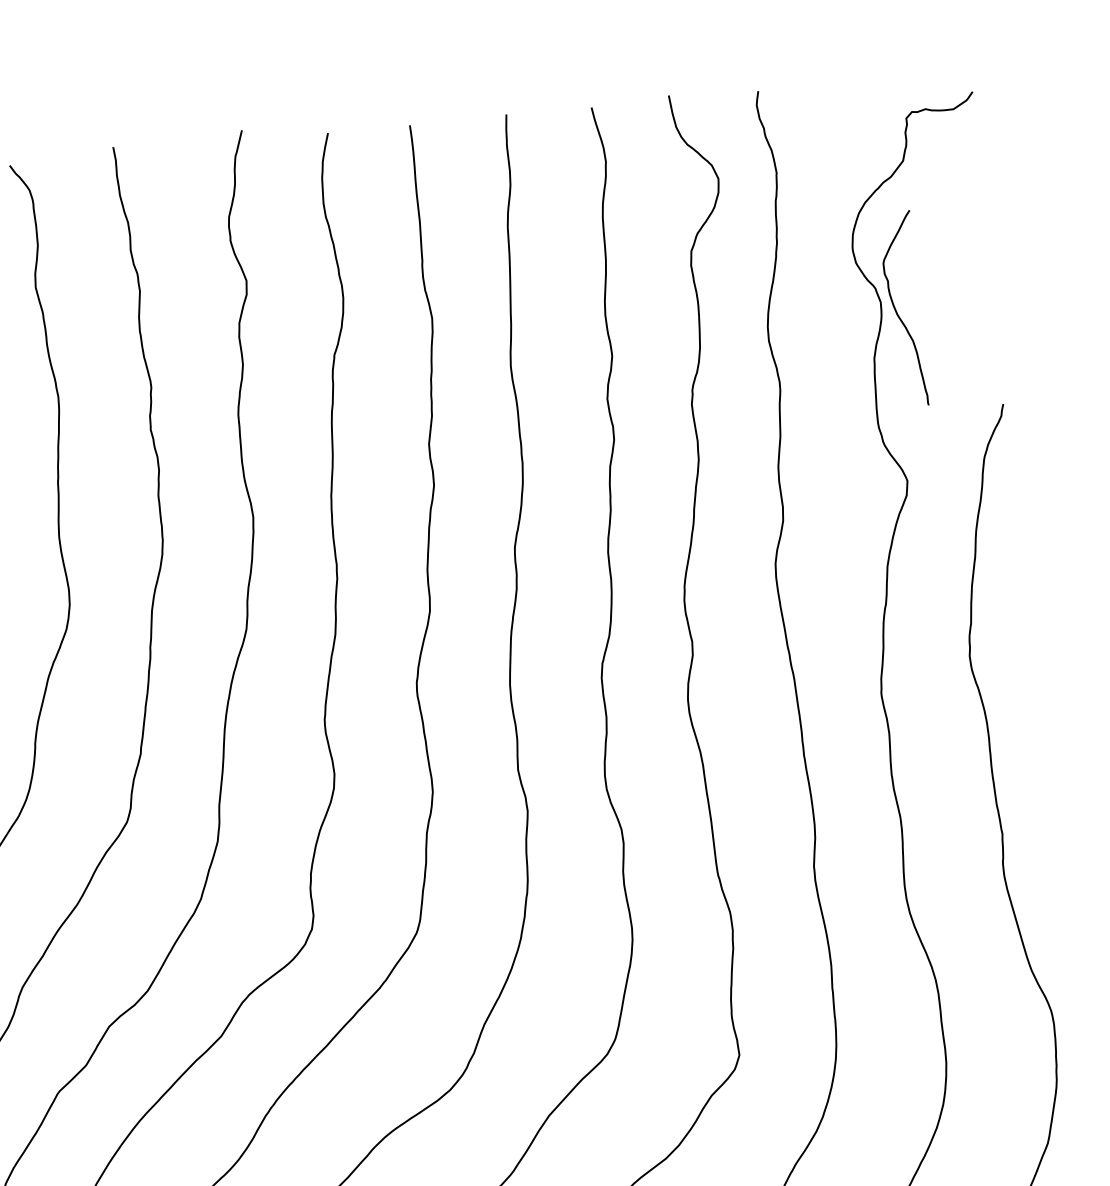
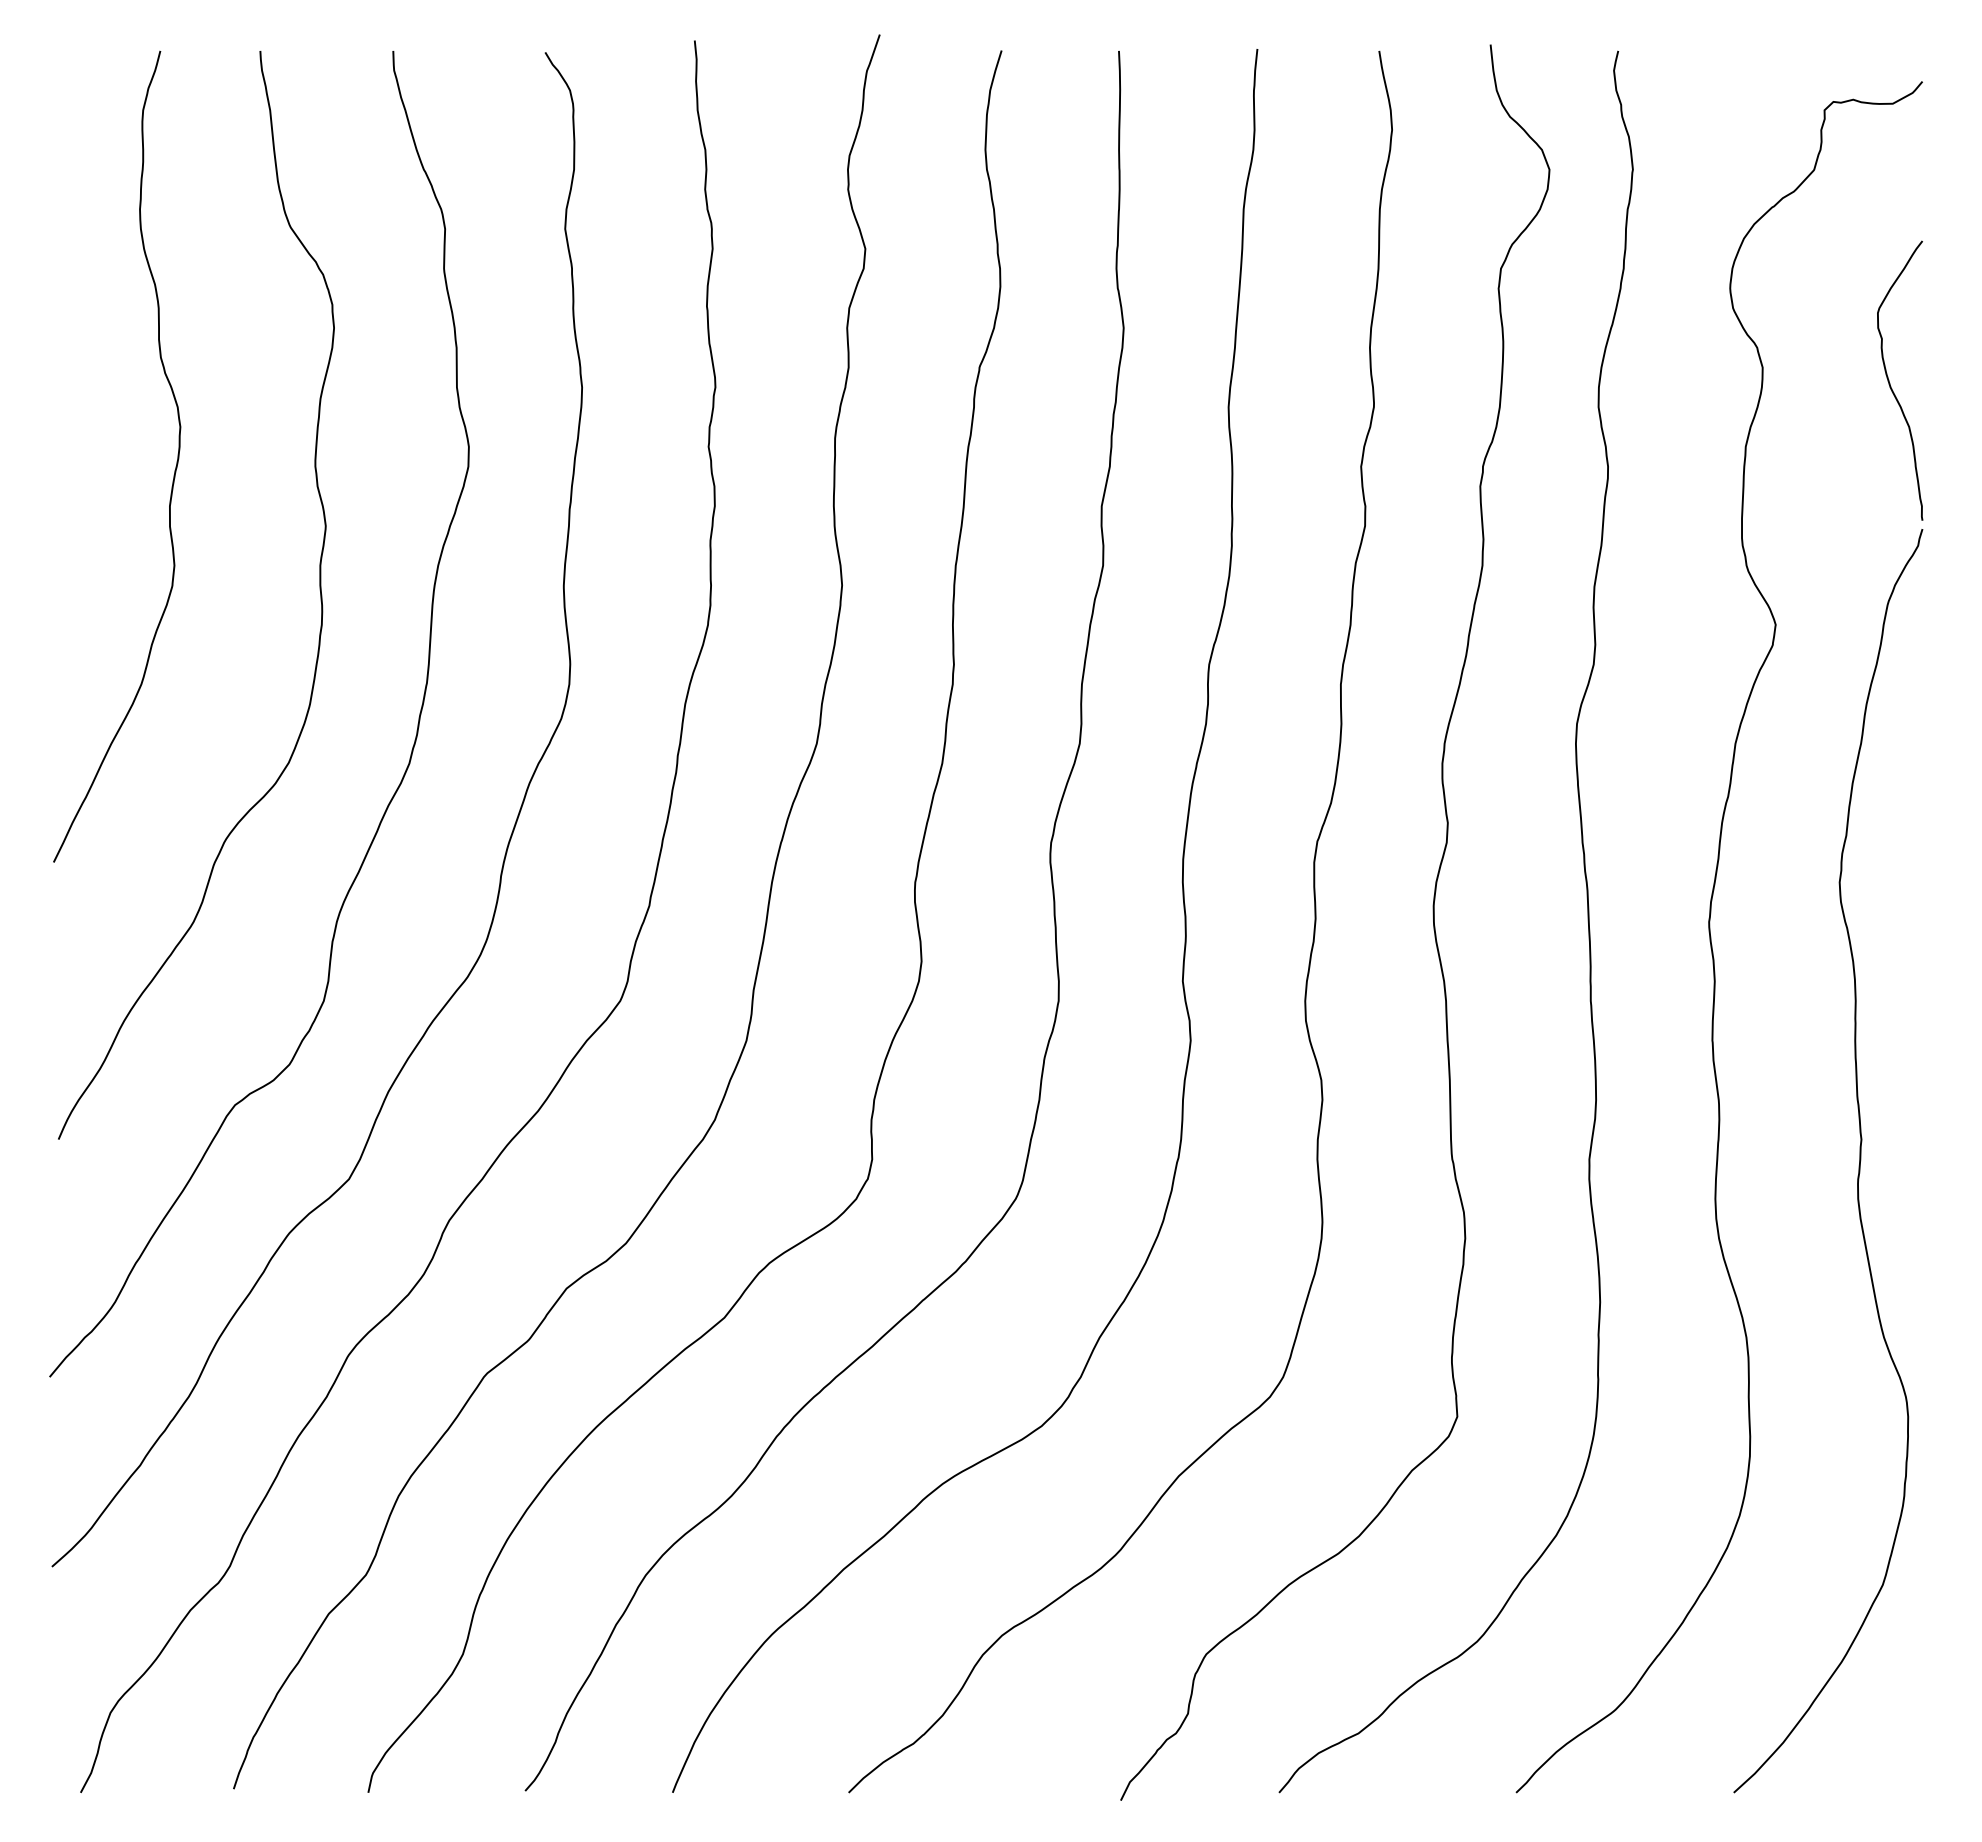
curve: (897, 311) -> (1890, 383), moved

